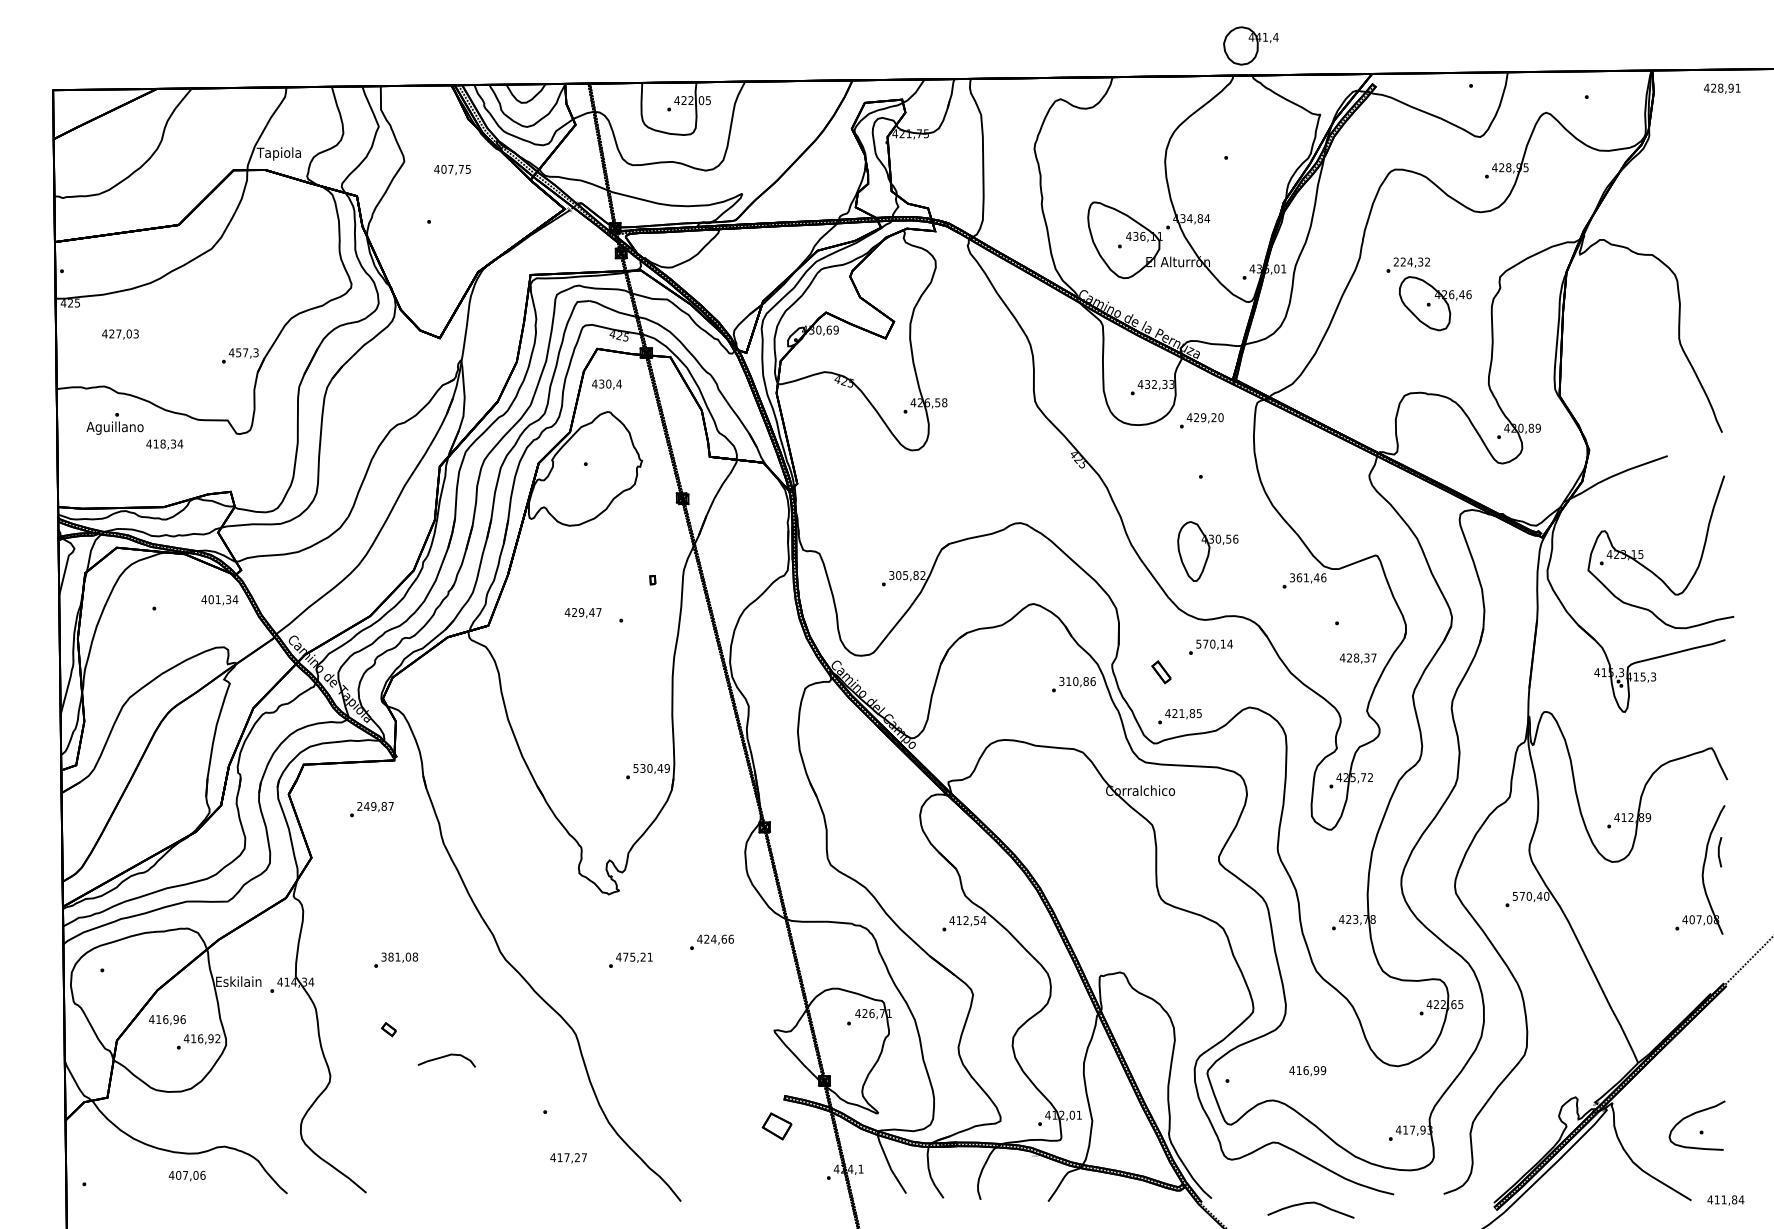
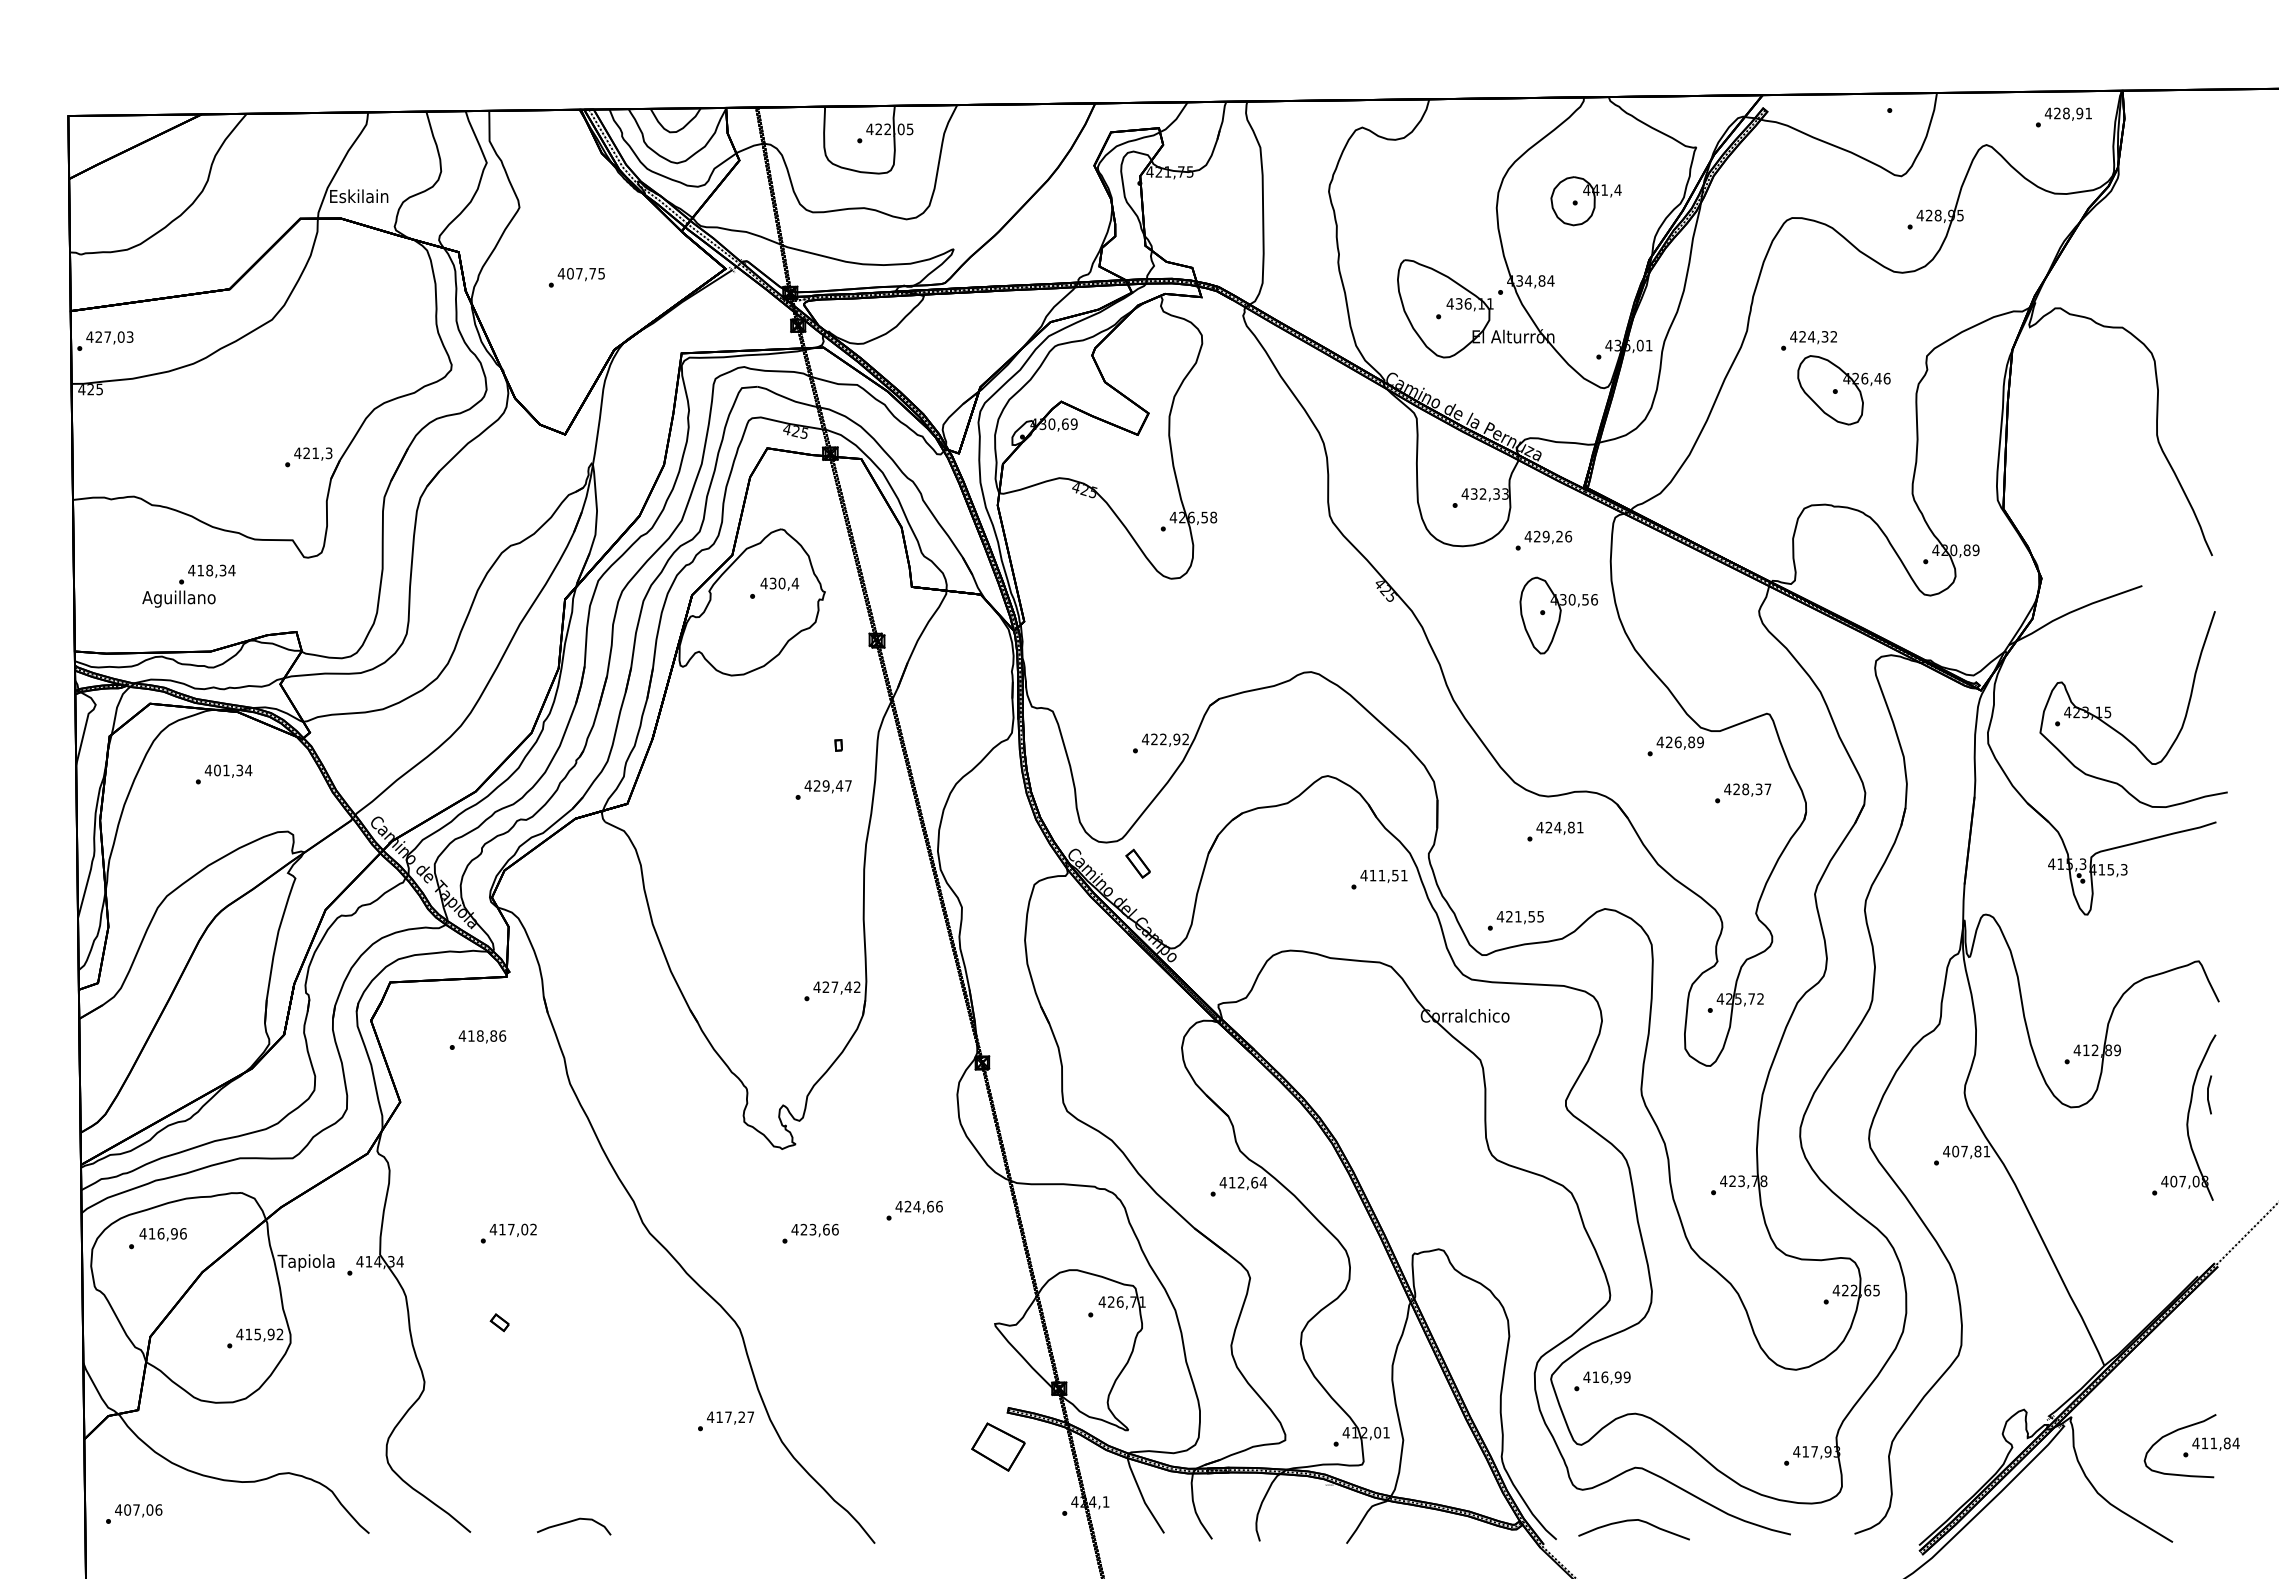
part: (1250, 46) -> (1585, 201), moved
text: (1721, 88) -> (2067, 113), moved
text: (278, 153) -> (358, 197), Tapiola -> Eskilain
text: (451, 169) -> (580, 274), moved
text: (1396, 261) -> (1793, 336), 224,32 -> 424,32
text: (120, 334) -> (109, 337), moved
text: (241, 352) -> (310, 453), 457,3 -> 421,3
text: (606, 384) -> (779, 583), moved
text: (1220, 416) -> (1568, 535), 429,20 -> 429,26
text: (114, 423) -> (178, 593), moved
part: (1207, 551) -> (1558, 615), moved
text: (903, 575) -> (1160, 739), 305,82 -> 422,92
text: (1308, 577) -> (1680, 742), 361,46 -> 426,89
text: (219, 599) -> (228, 770), moved
text: (582, 612) -> (827, 786), moved
text: (1213, 644) -> (1559, 827), 570,14 -> 424,81
text: (1357, 658) -> (1747, 789), moved
part: (1161, 672) -> (1137, 863), moved
text: (1076, 681) -> (1383, 875), 310,86 -> 411,51
text: (1192, 713) -> (1531, 916), 421,85 -> 421,55
text: (651, 768) -> (836, 987), 530,49 -> 427,42
text: (375, 806) -> (482, 1035), 249,87 -> 418,86
text: (1530, 896) -> (1966, 1151), 570,40 -> 407,81
text: (976, 920) -> (1254, 1182), 412,54 -> 412,64
text: (399, 957) -> (513, 1229), 381,08 -> 417,02
text: (637, 957) -> (819, 1229), 475,21 -> 423,66
text: (238, 982) -> (306, 1262), Eskilain -> Tapiola
text: (166, 1020) -> (162, 1234), moved
text: (200, 1038) -> (257, 1334), 416,92 -> 415,92
curve: (447, 1056) -> (574, 1521), moved
text: (1307, 1070) -> (1606, 1377), moved
part: (777, 1125) -> (998, 1446), size x1.43
text: (568, 1157) -> (730, 1417), moved
text: (187, 1175) -> (138, 1510), moved
text: (1725, 1199) -> (2215, 1443), moved
curve: (1310, 1203) -> (1633, 1521), moved

